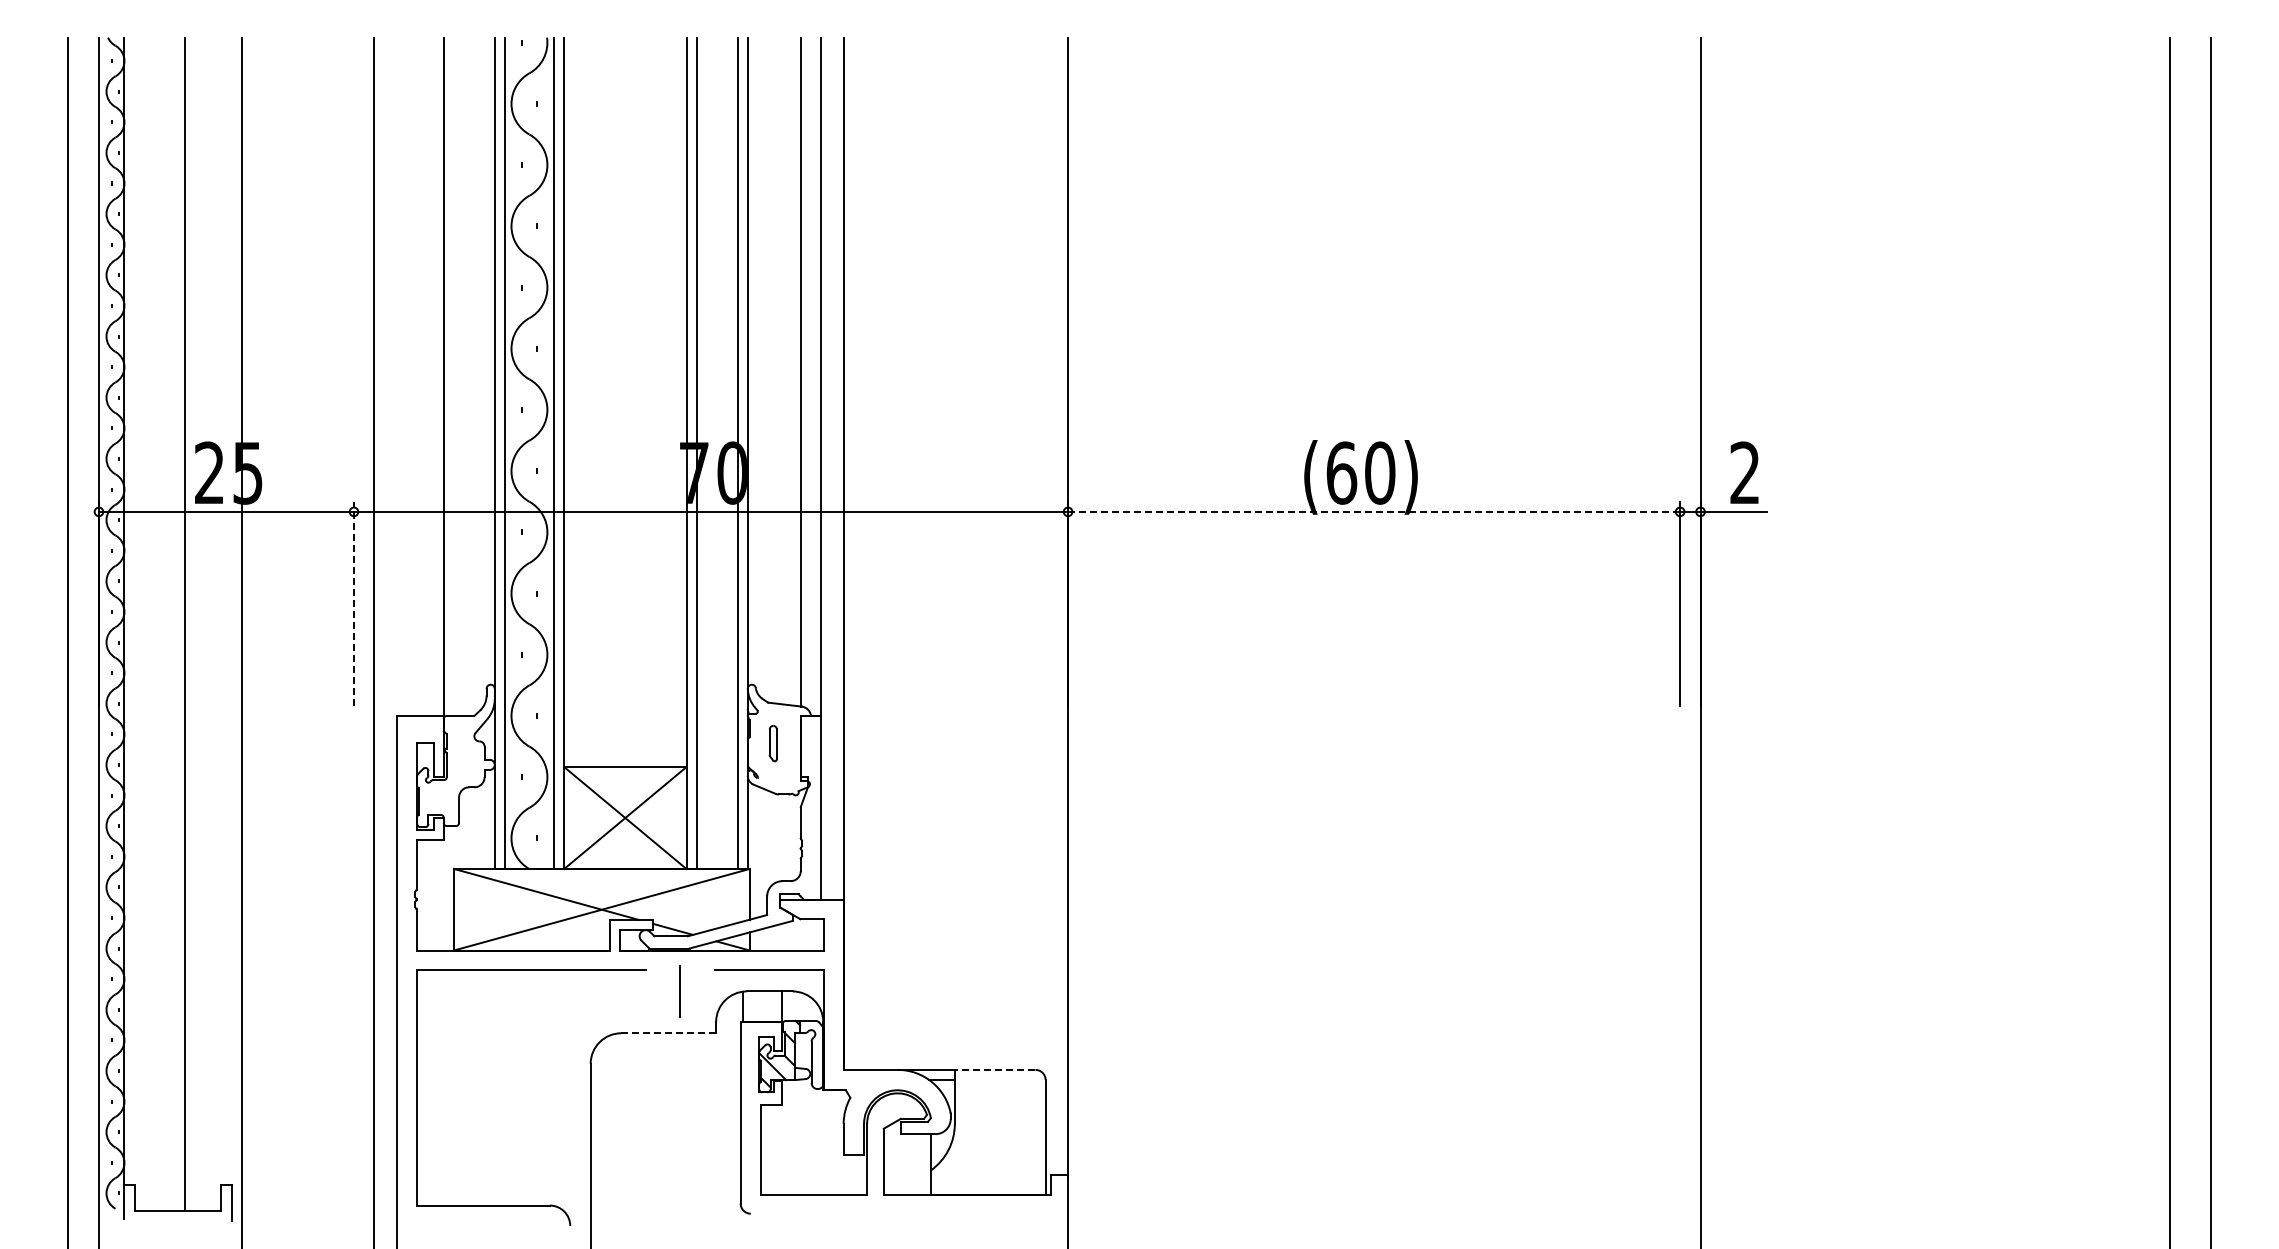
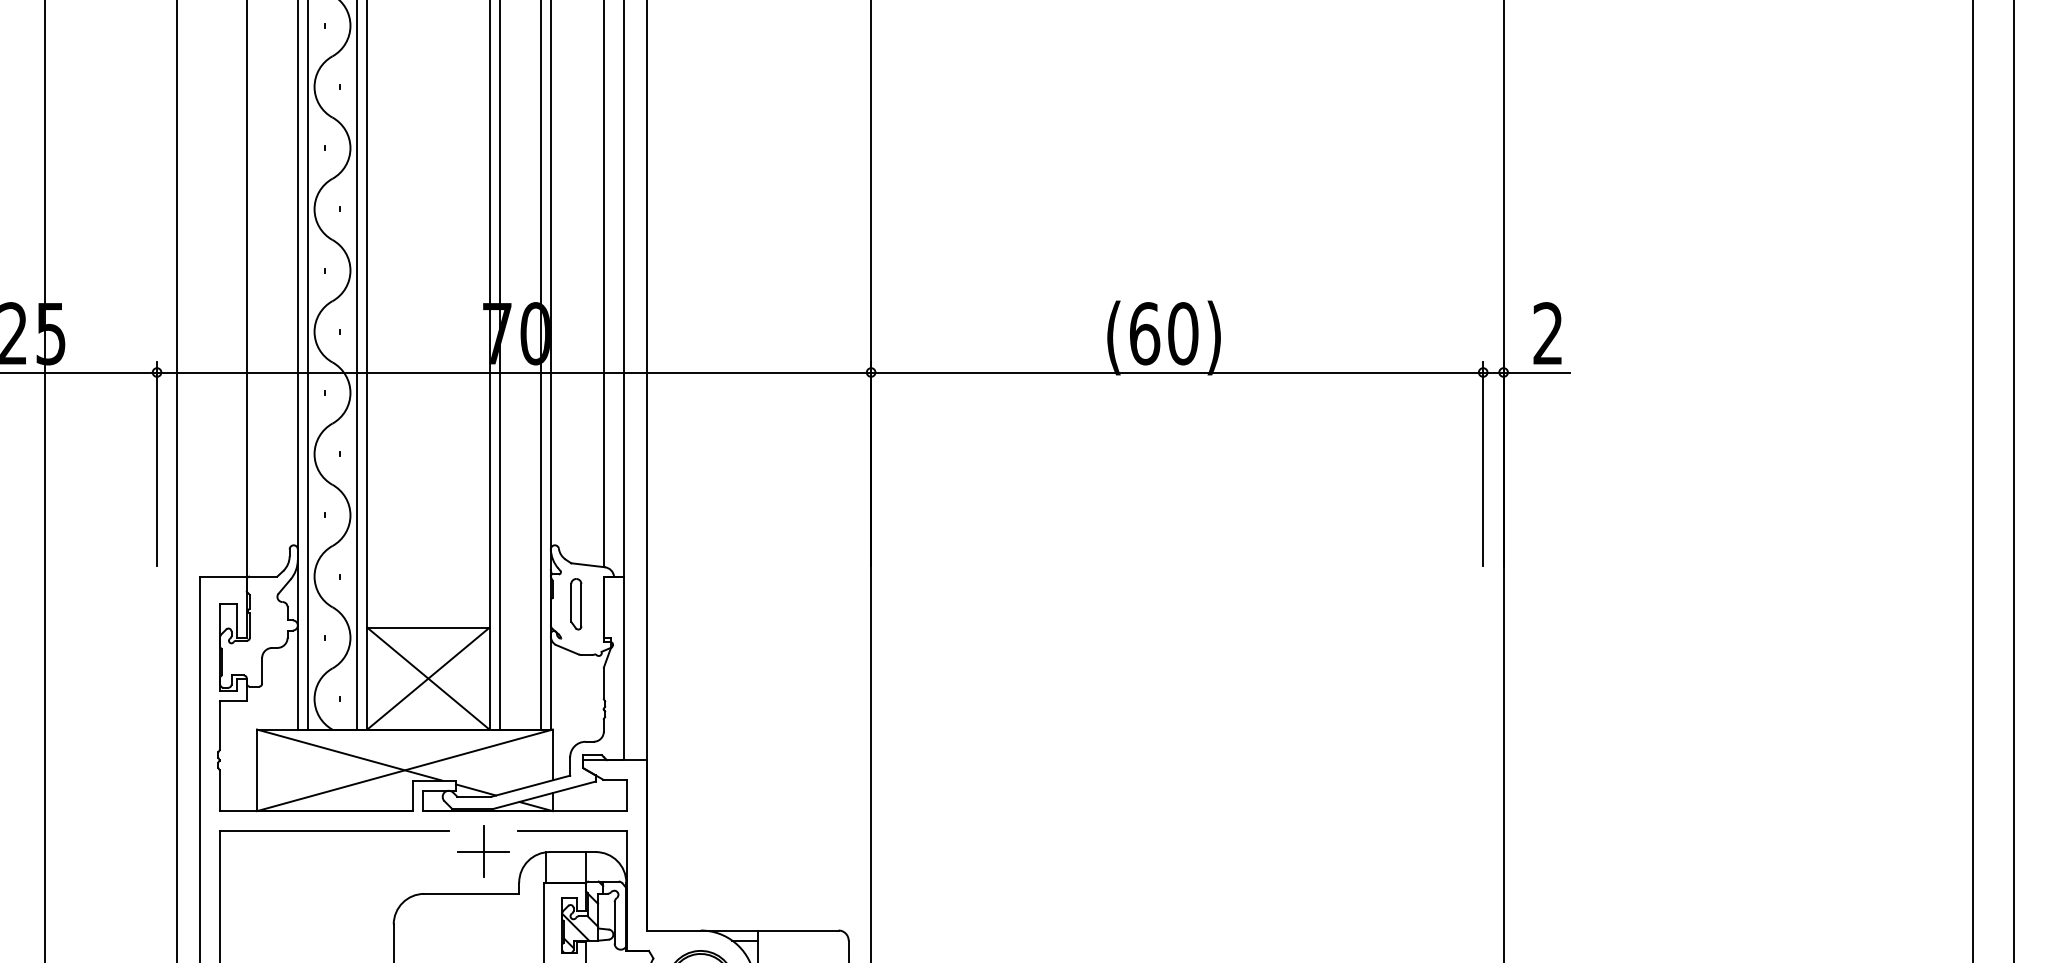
line: (1374, 511) -> (1177, 372), dashed -> solid
line: (354, 603) -> (157, 464), dashed -> solid
part: (773, 743) -> (576, 604), size x1.43
line: (679, 991) -> (482, 852), added
line: (668, 1033) -> (471, 894), dashed -> solid
line: (994, 1069) -> (797, 930), dashed -> solid

